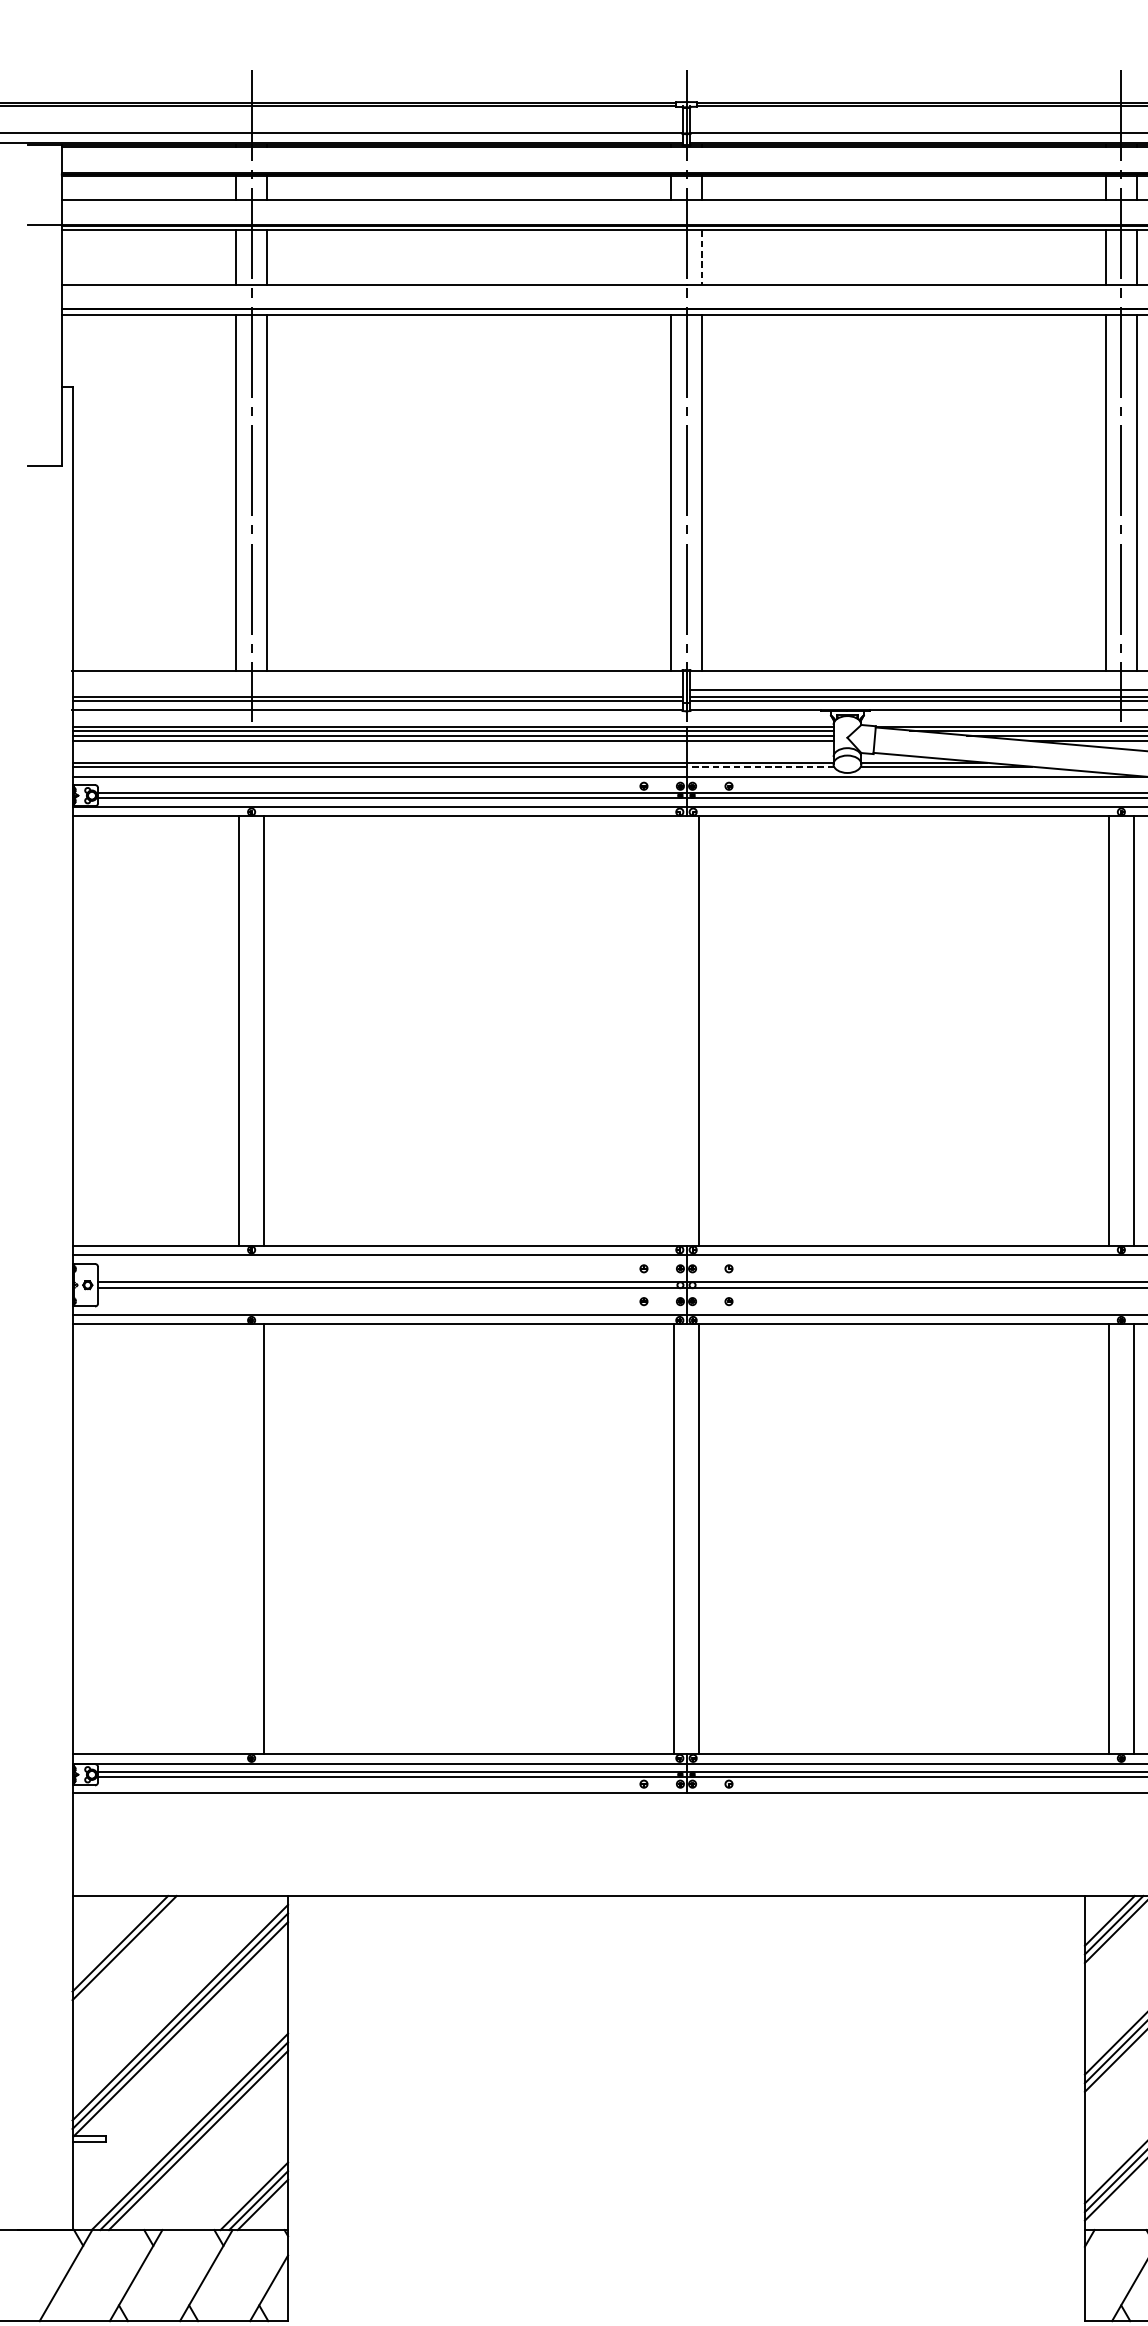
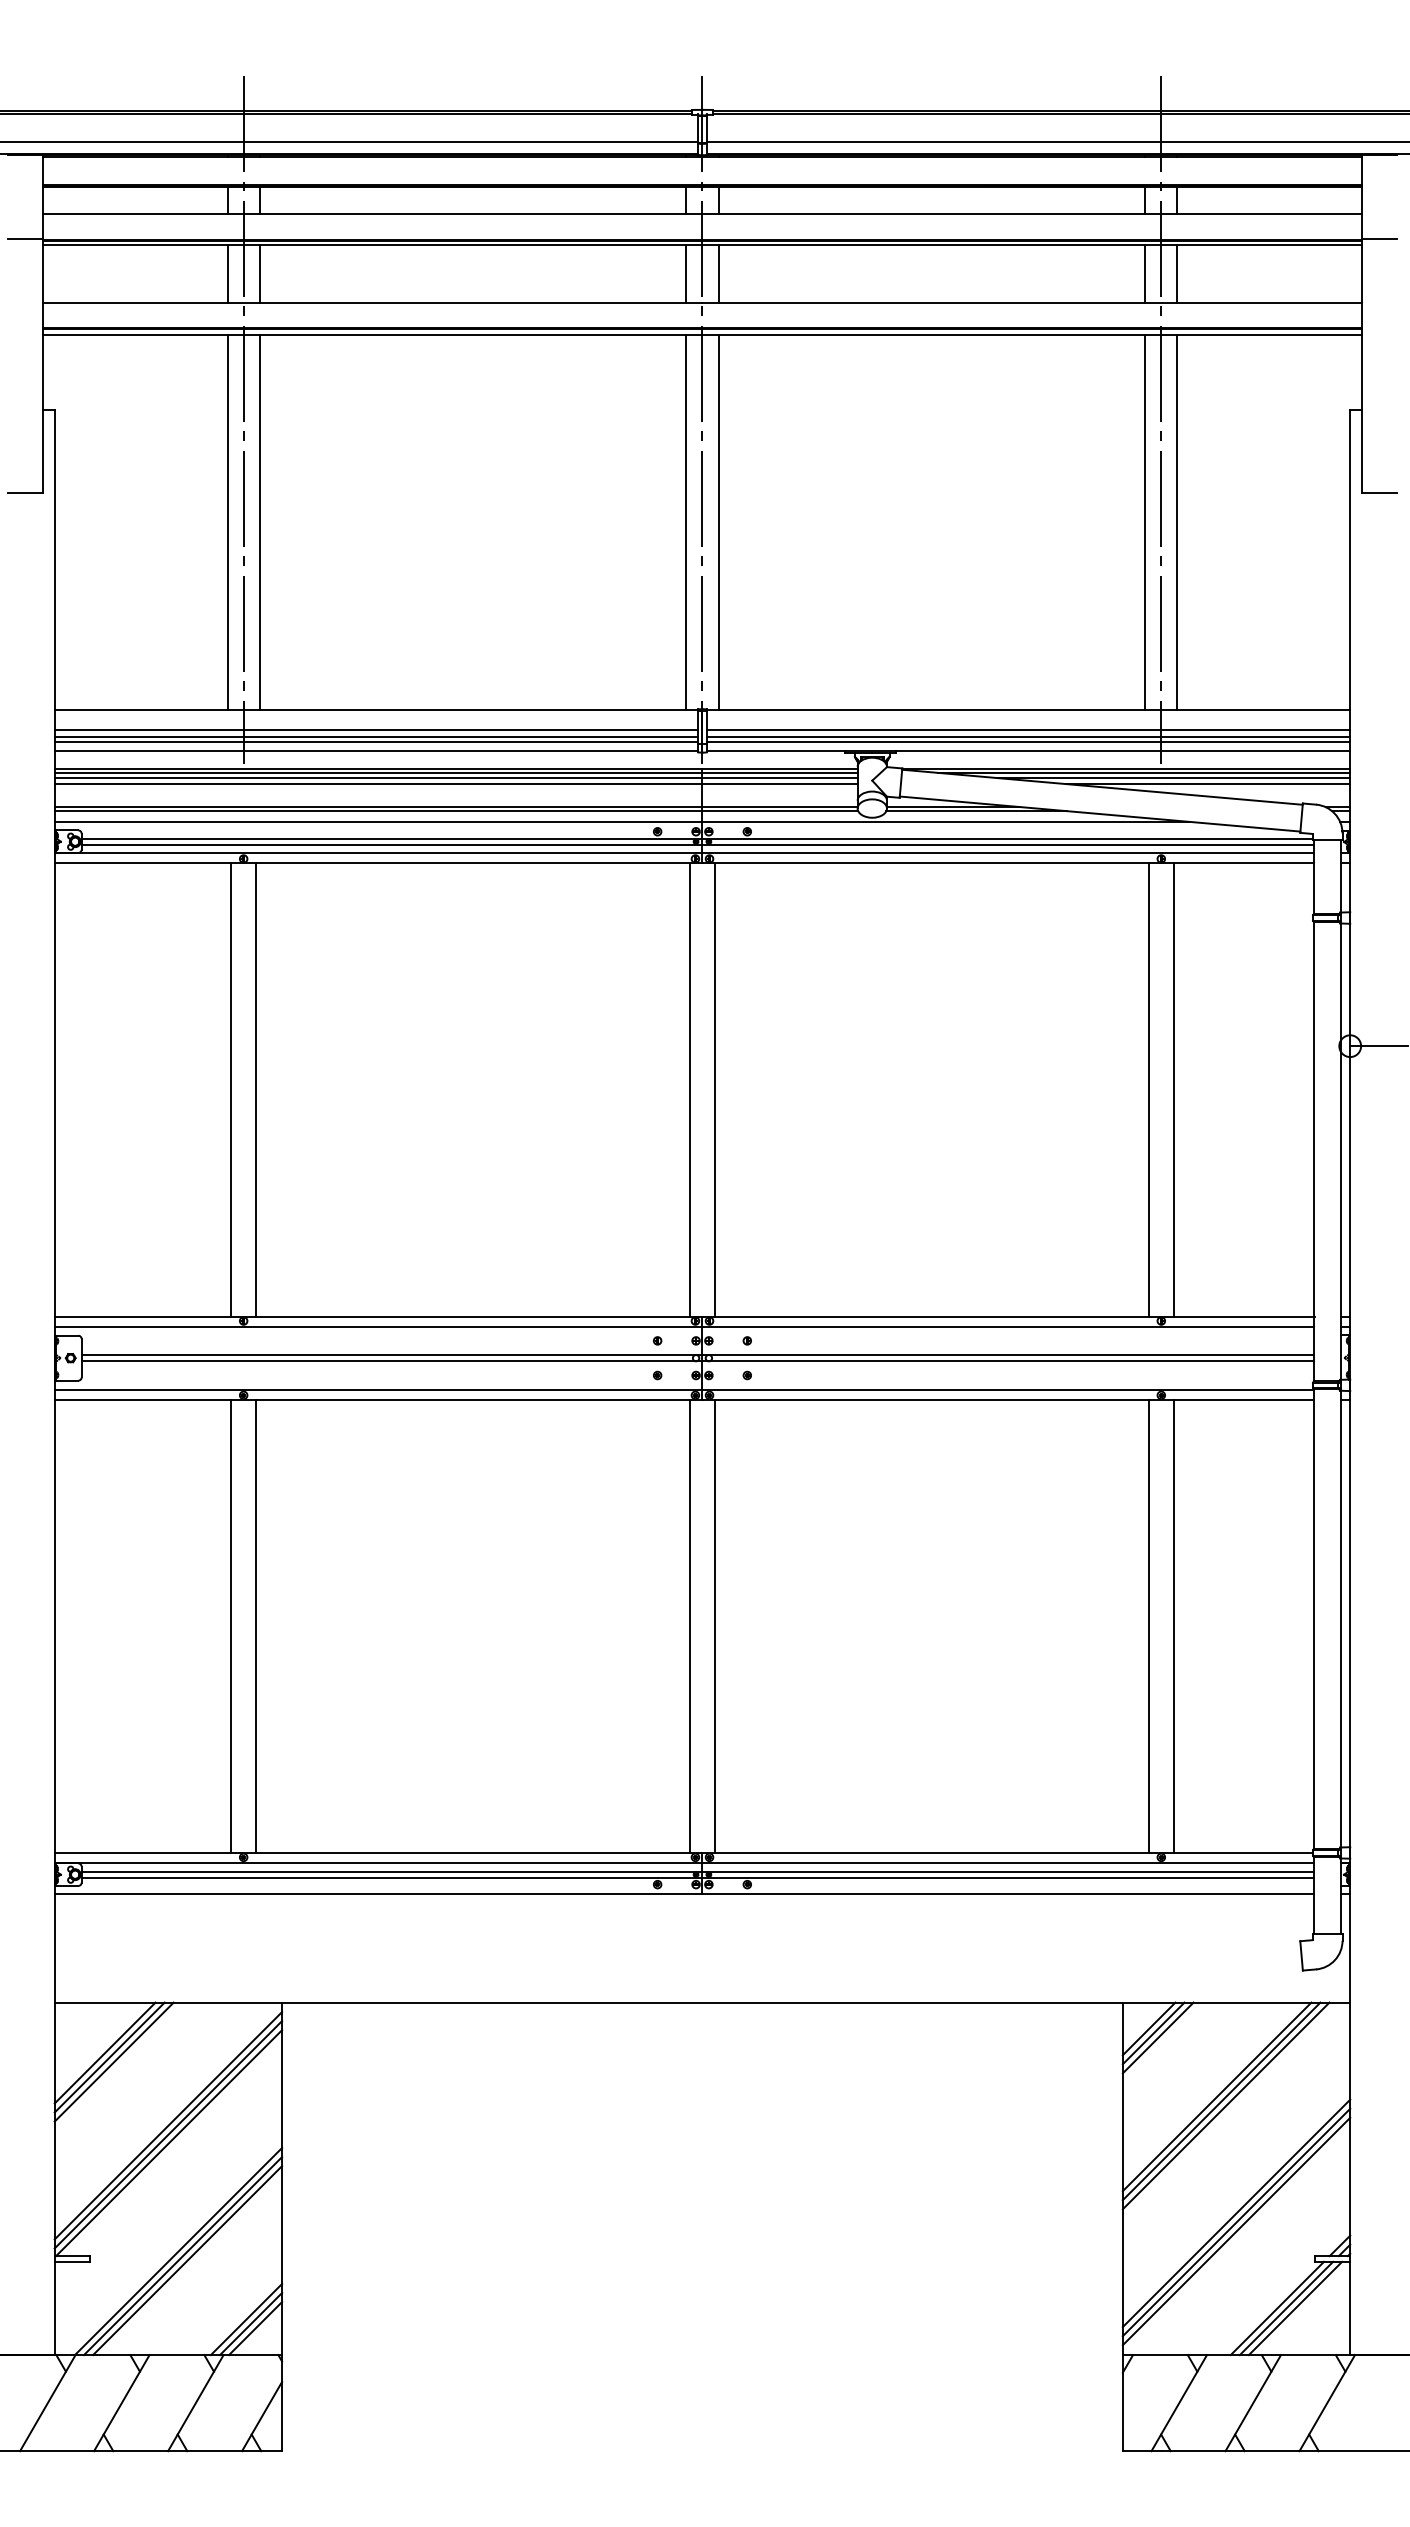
line: (671, 257) -> (686, 273), added
line: (701, 257) -> (718, 273), dashed -> solid
line: (377, 690) -> (376, 730), added
line: (760, 767) -> (780, 811), dashed -> solid
line: (674, 1030) -> (689, 1089), added
line: (239, 1539) -> (230, 1626), added
line: (128, 1951) -> (113, 2061), added

